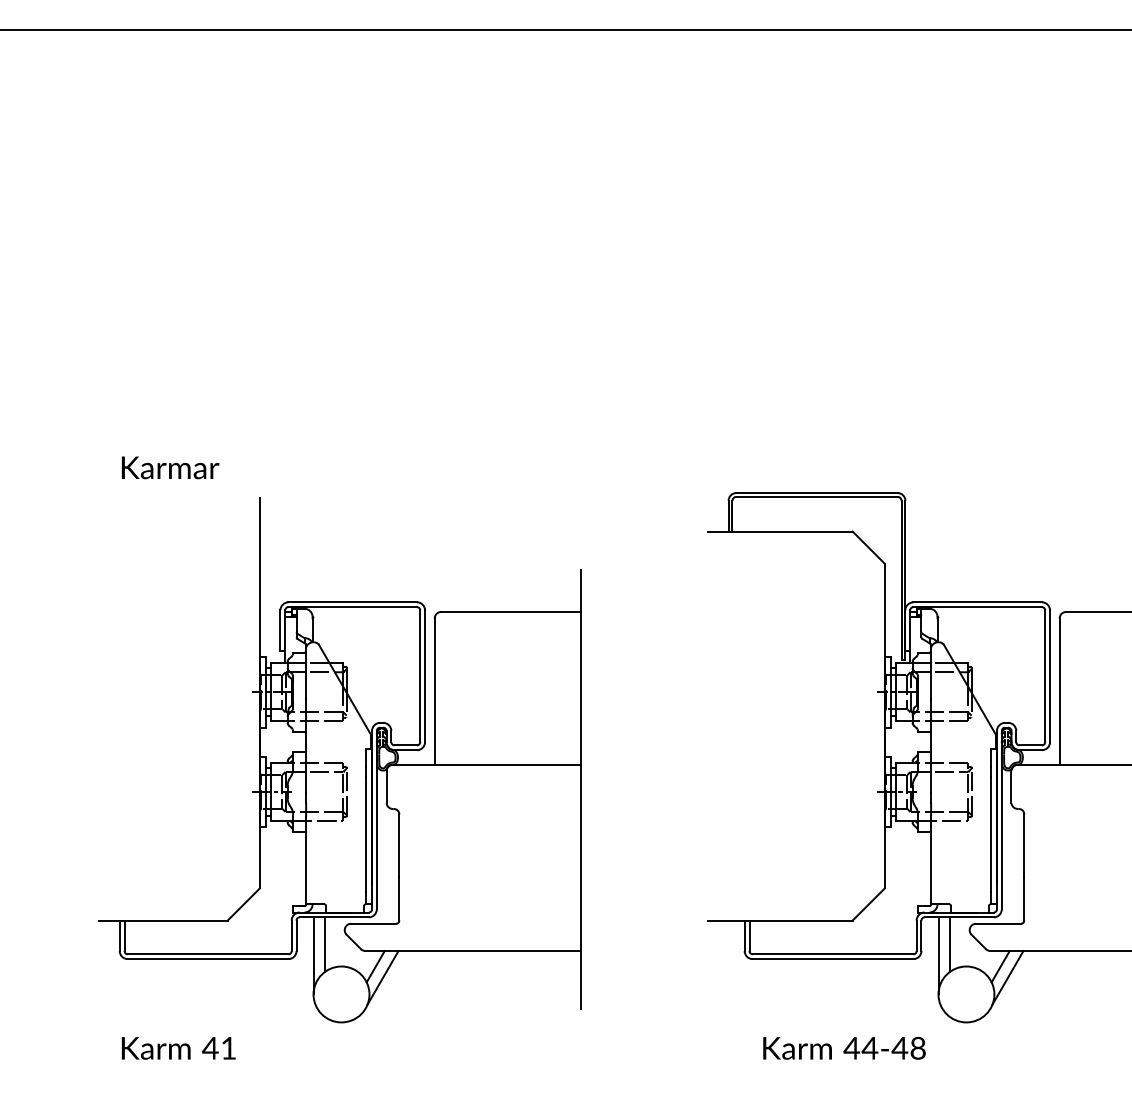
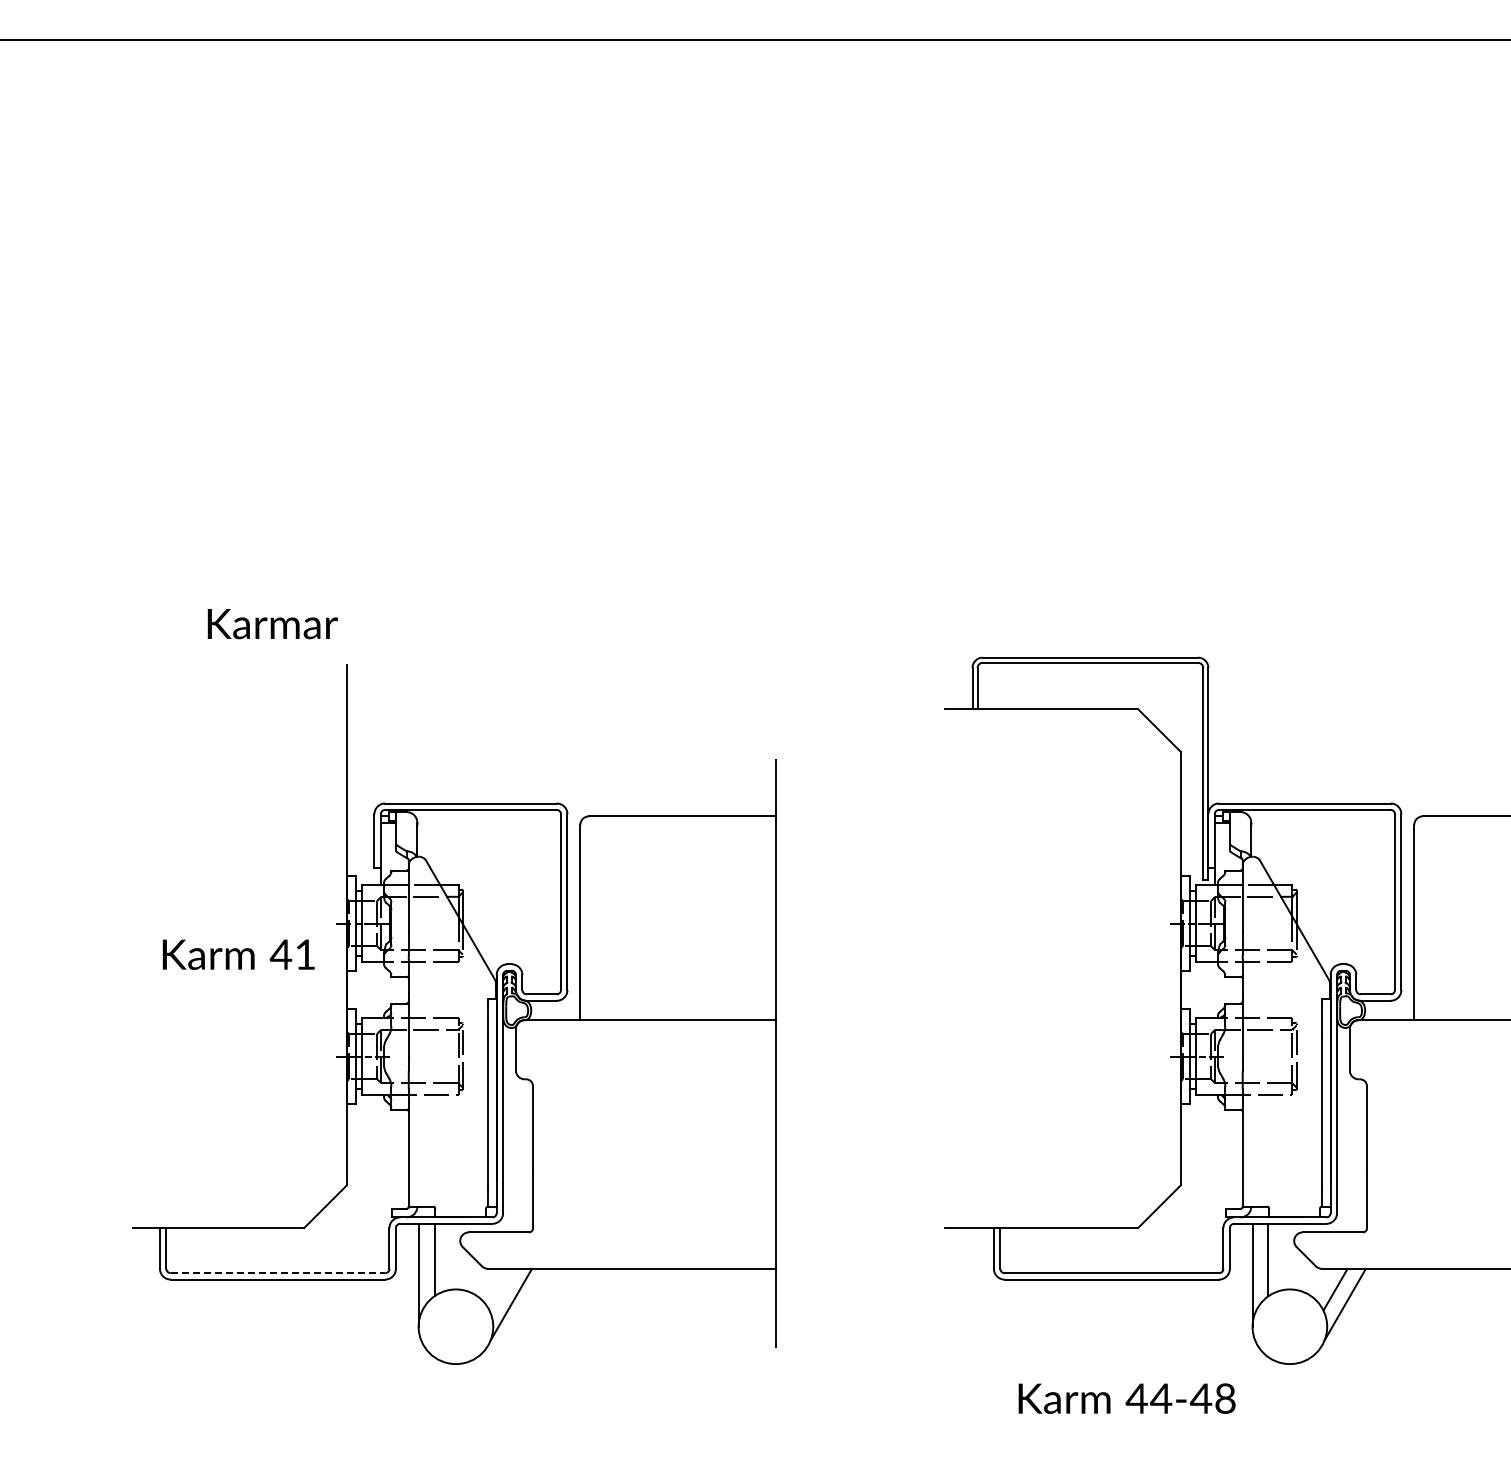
text: (170, 468) -> (272, 624), moved
line: (208, 954) -> (278, 1273), solid -> dashed
line: (375, 966) -> (501, 1289), removed
text: (178, 1048) -> (238, 954), moved

